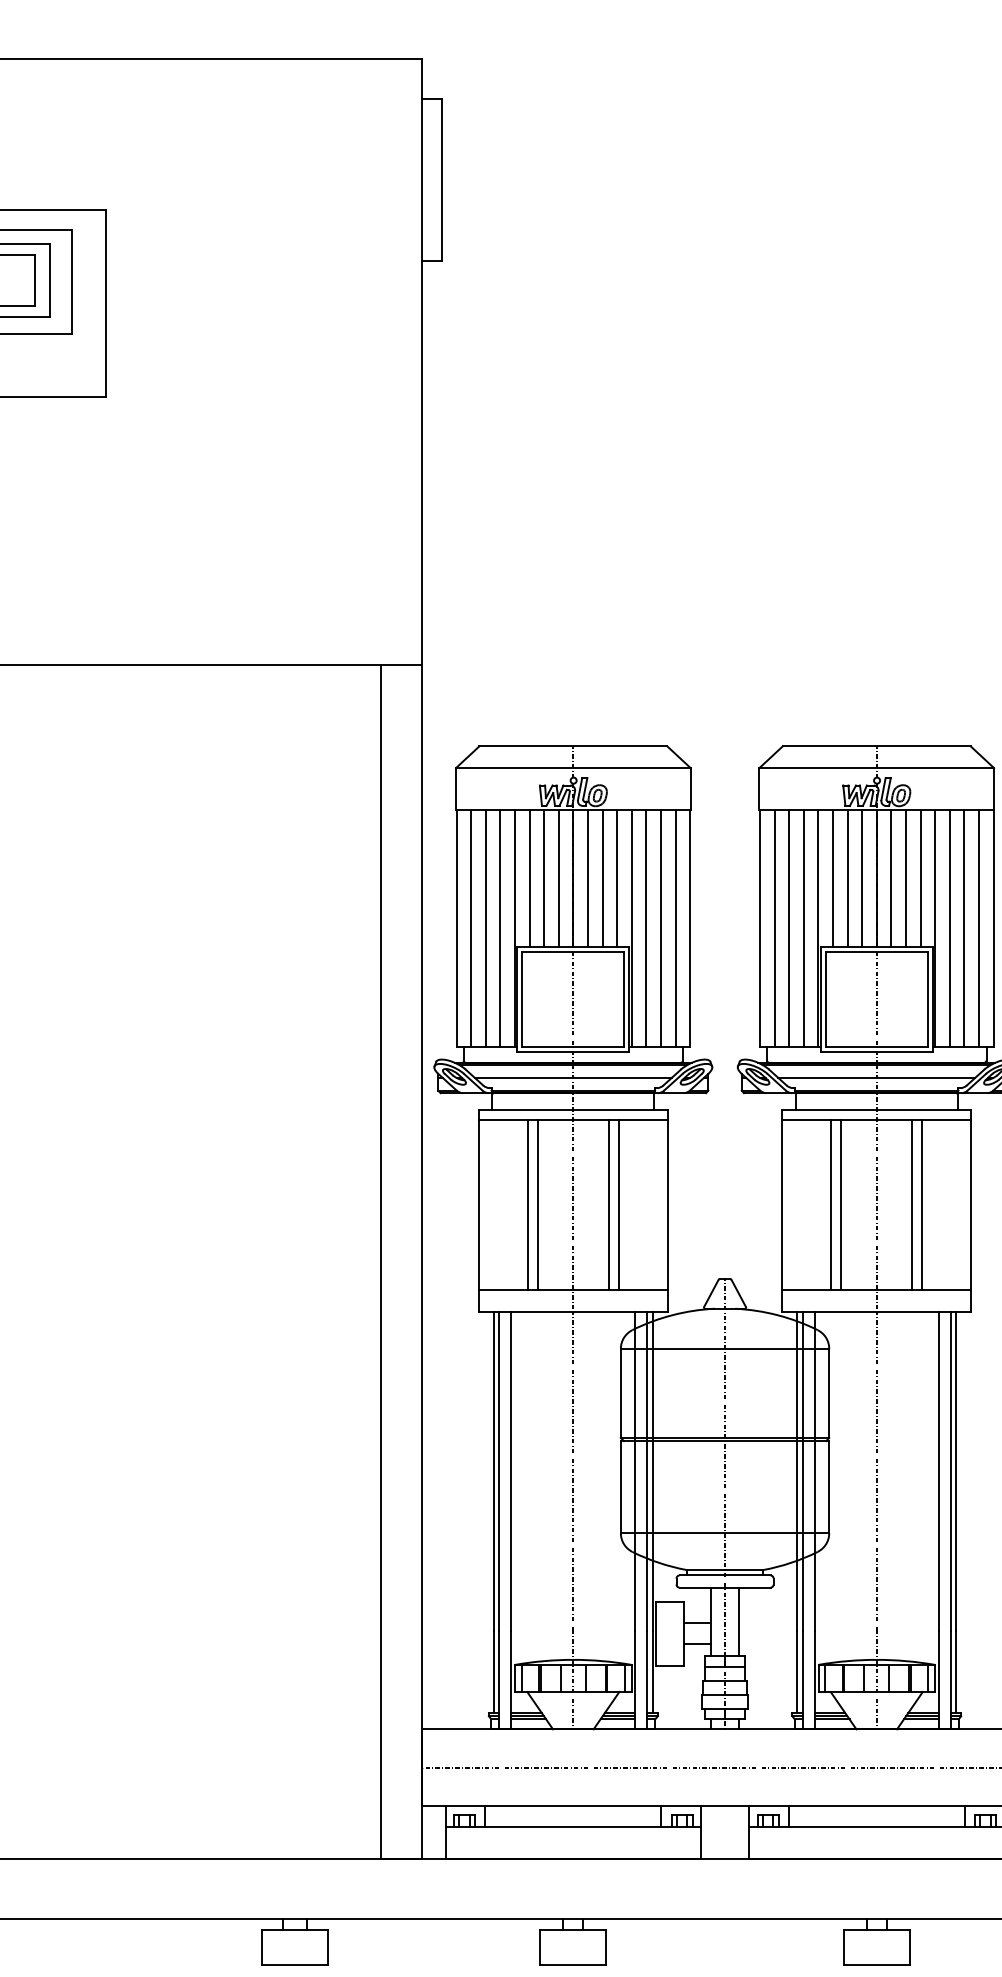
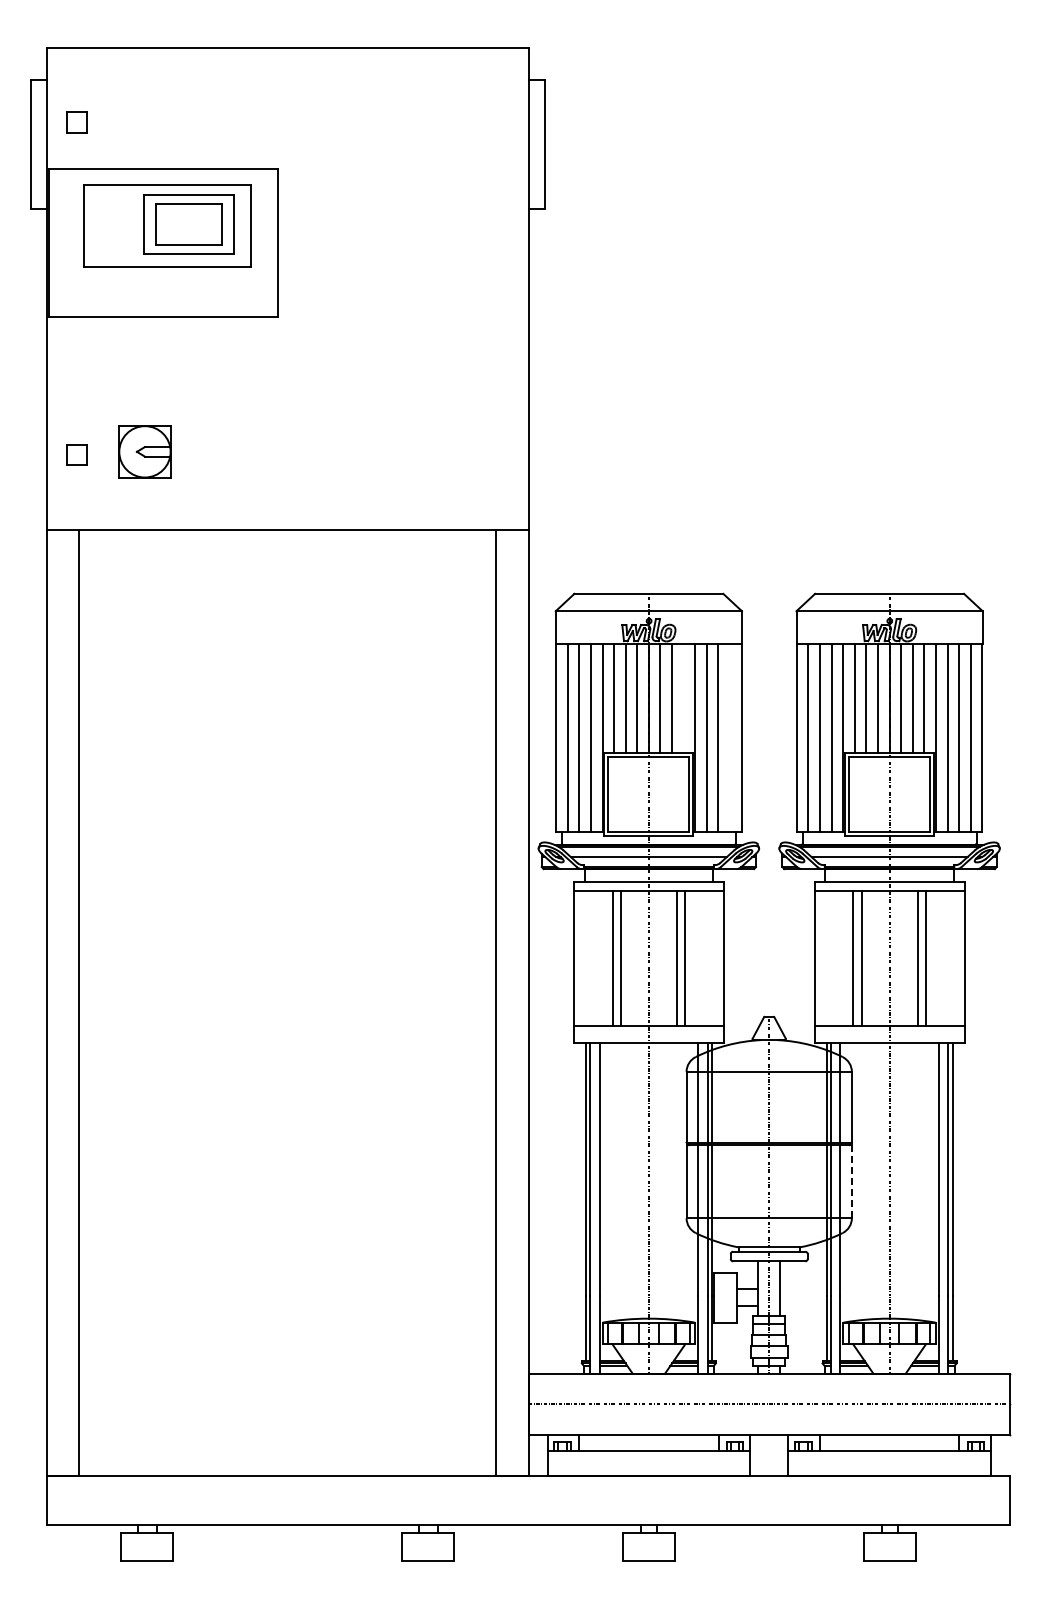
line: (616, 878) -> (683, 698), removed
line: (674, 928) -> (729, 738), removed
line: (828, 1486) -> (851, 1181), solid -> dashed

